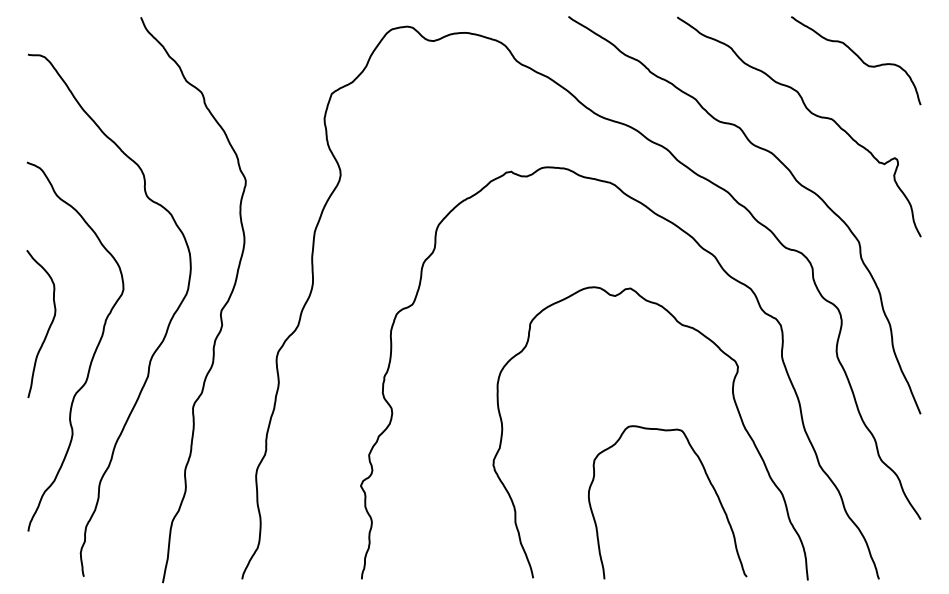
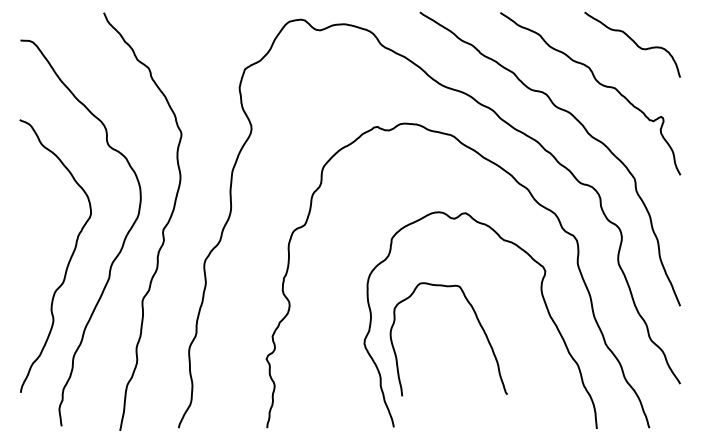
curve: (48, 327) -> (35, 242), removed
curve: (709, 483) -> (479, 325), moved

